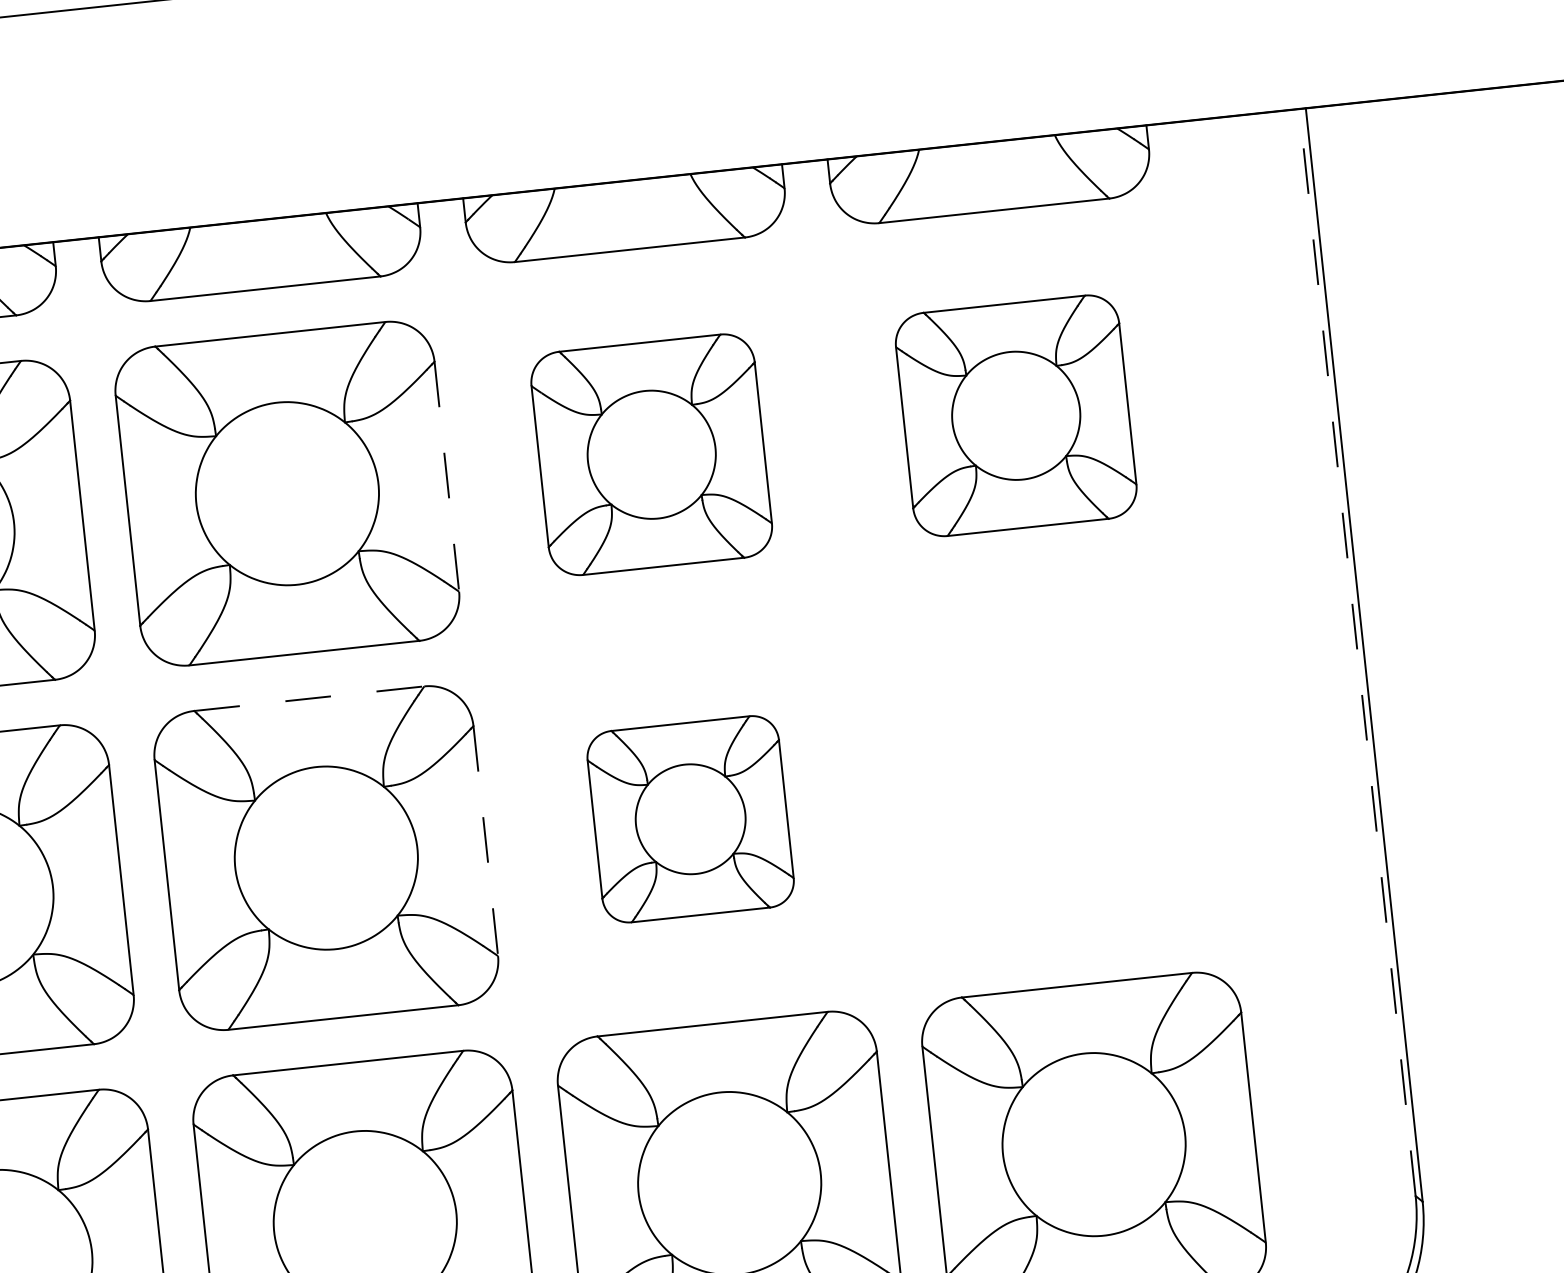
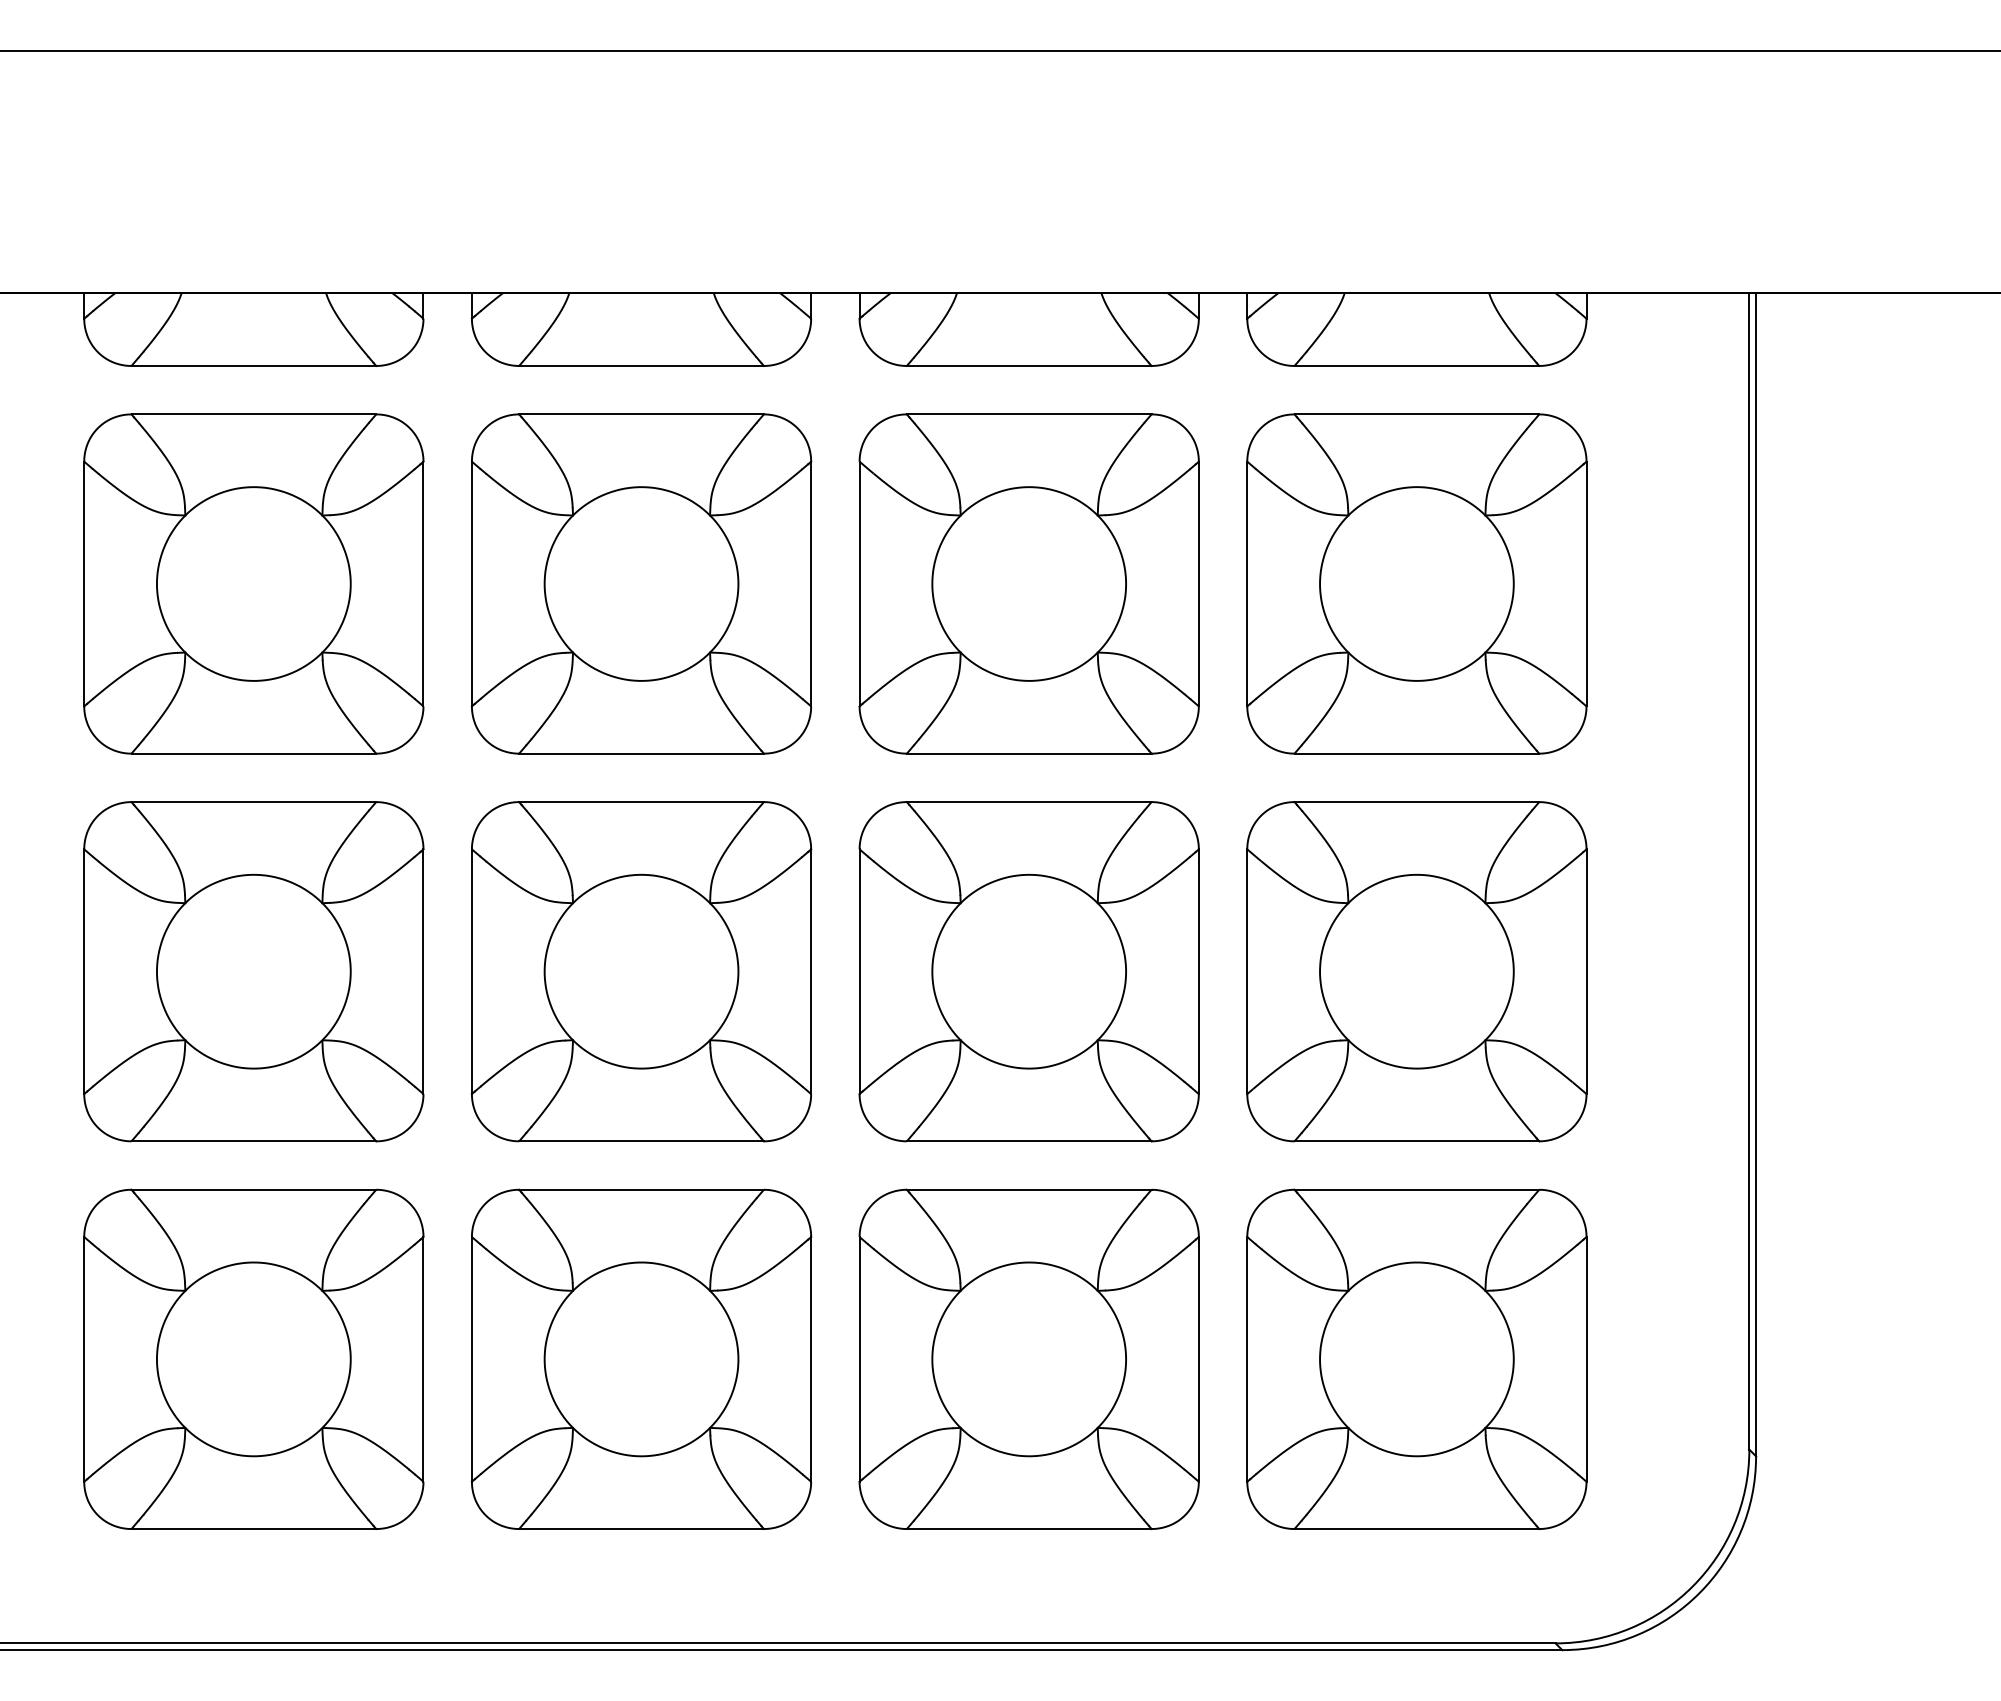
part: (1015, 415) -> (1416, 583), size x1.43
part: (651, 454) -> (1028, 583), size x1.43
line: (447, 477) -> (811, 584), dashed -> solid
line: (1357, 651) -> (1749, 870), dashed -> solid
line: (310, 698) -> (642, 802), dashed -> solid
part: (1054, 780) -> (1416, 971), added
part: (690, 819) -> (1028, 971), size x1.67
line: (486, 841) -> (811, 972), dashed -> solid

